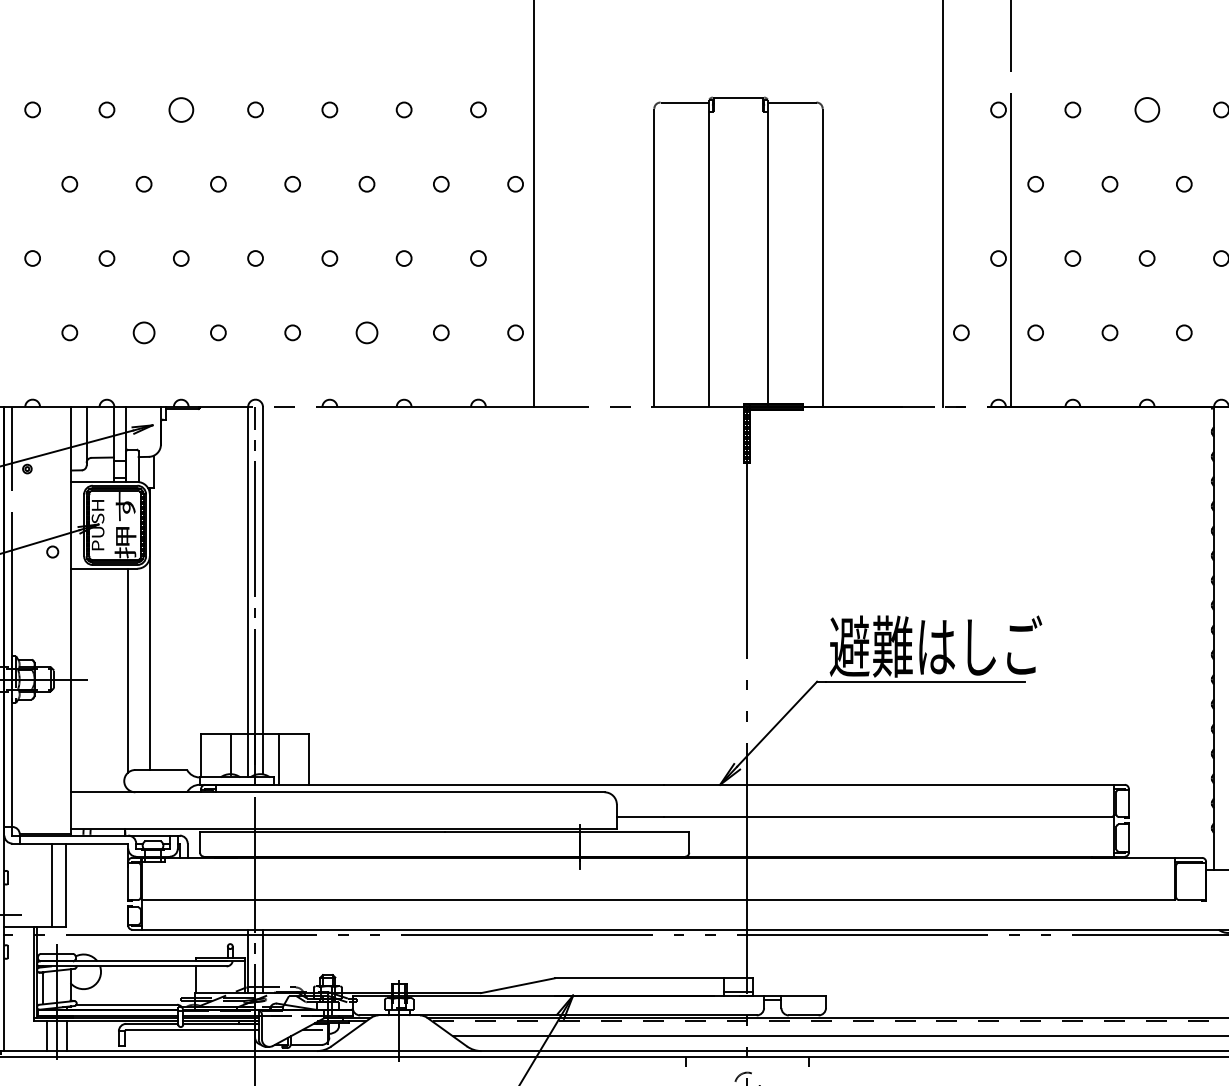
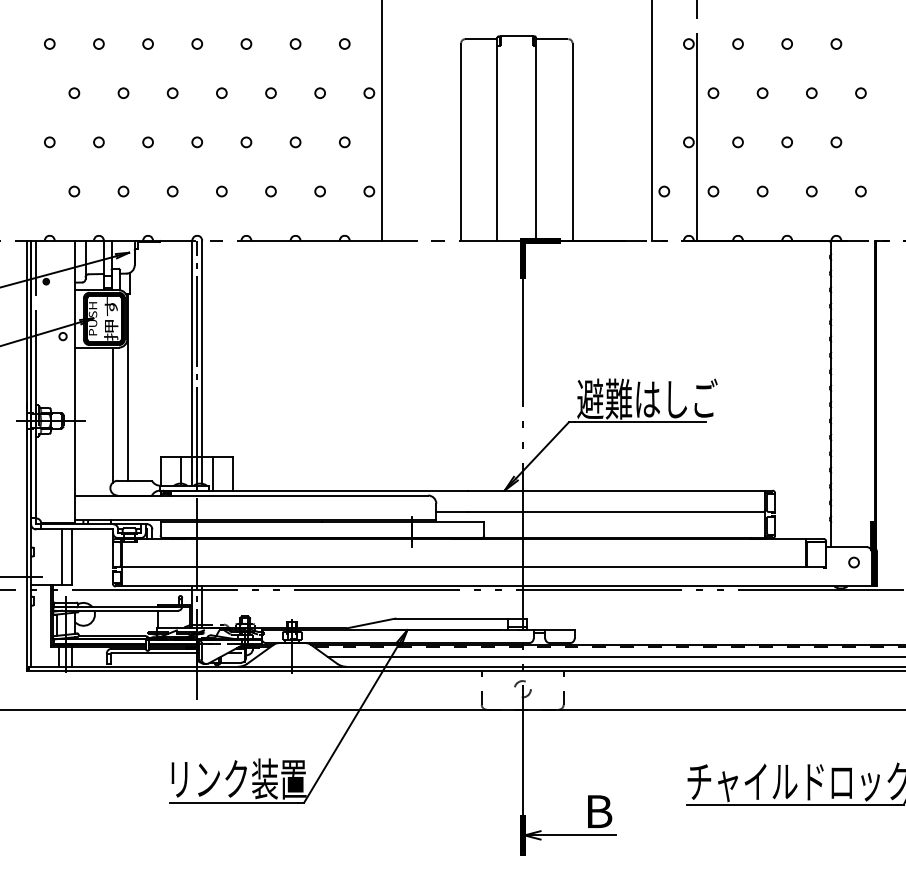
circle: (180, 109) -> (147, 43), size x0.62
circle: (1146, 109) -> (786, 43), size x0.62
circle: (144, 332) -> (123, 191), size x0.71
circle: (366, 332) -> (270, 191), size x0.71

